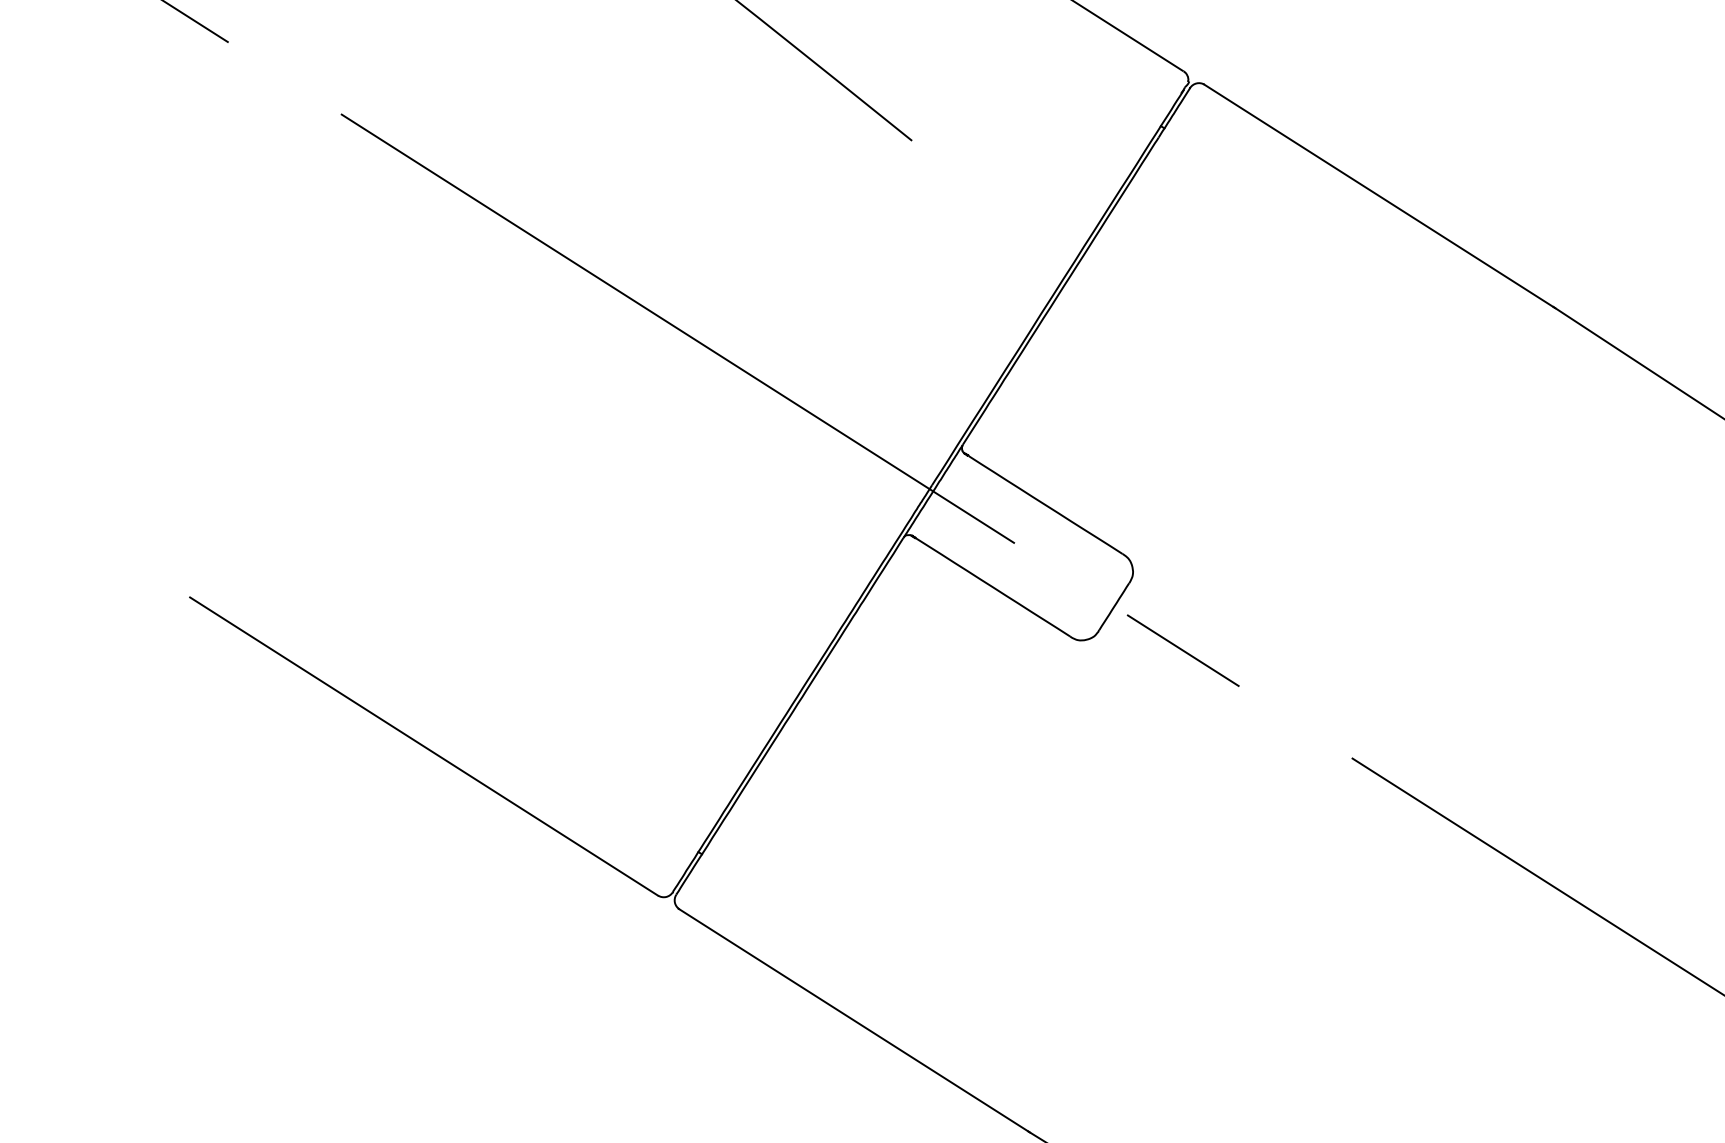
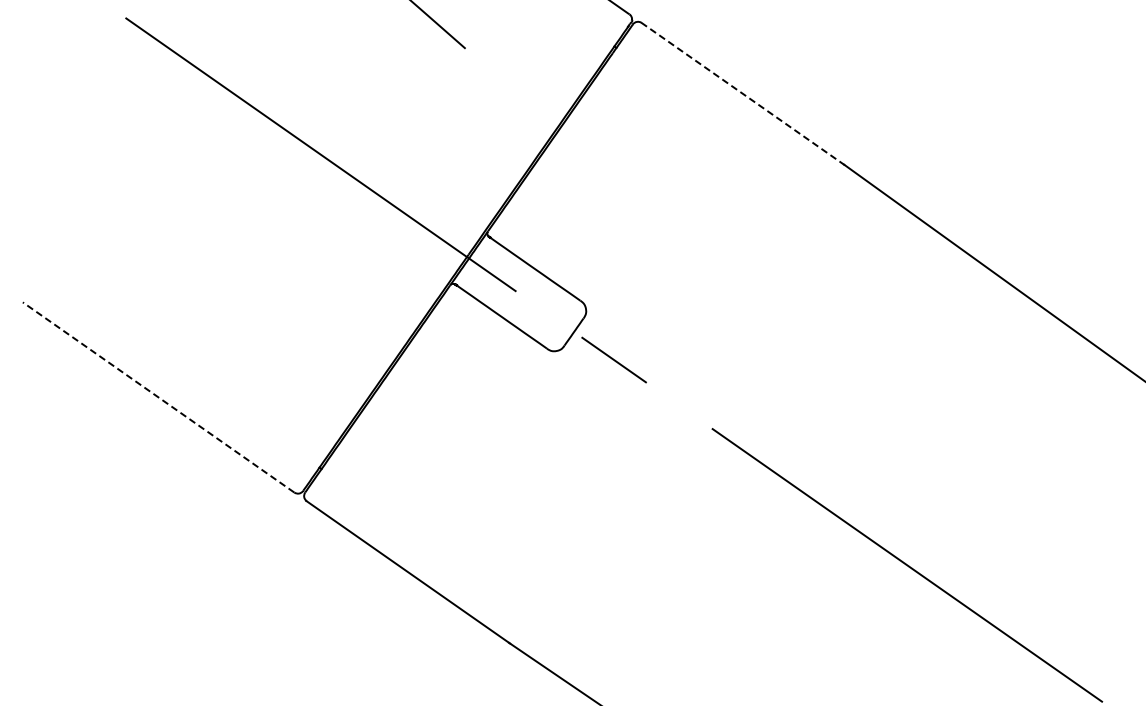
line: (1380, 197) -> (743, 94), solid -> dashed
line: (423, 746) -> (158, 397), solid -> dashed

